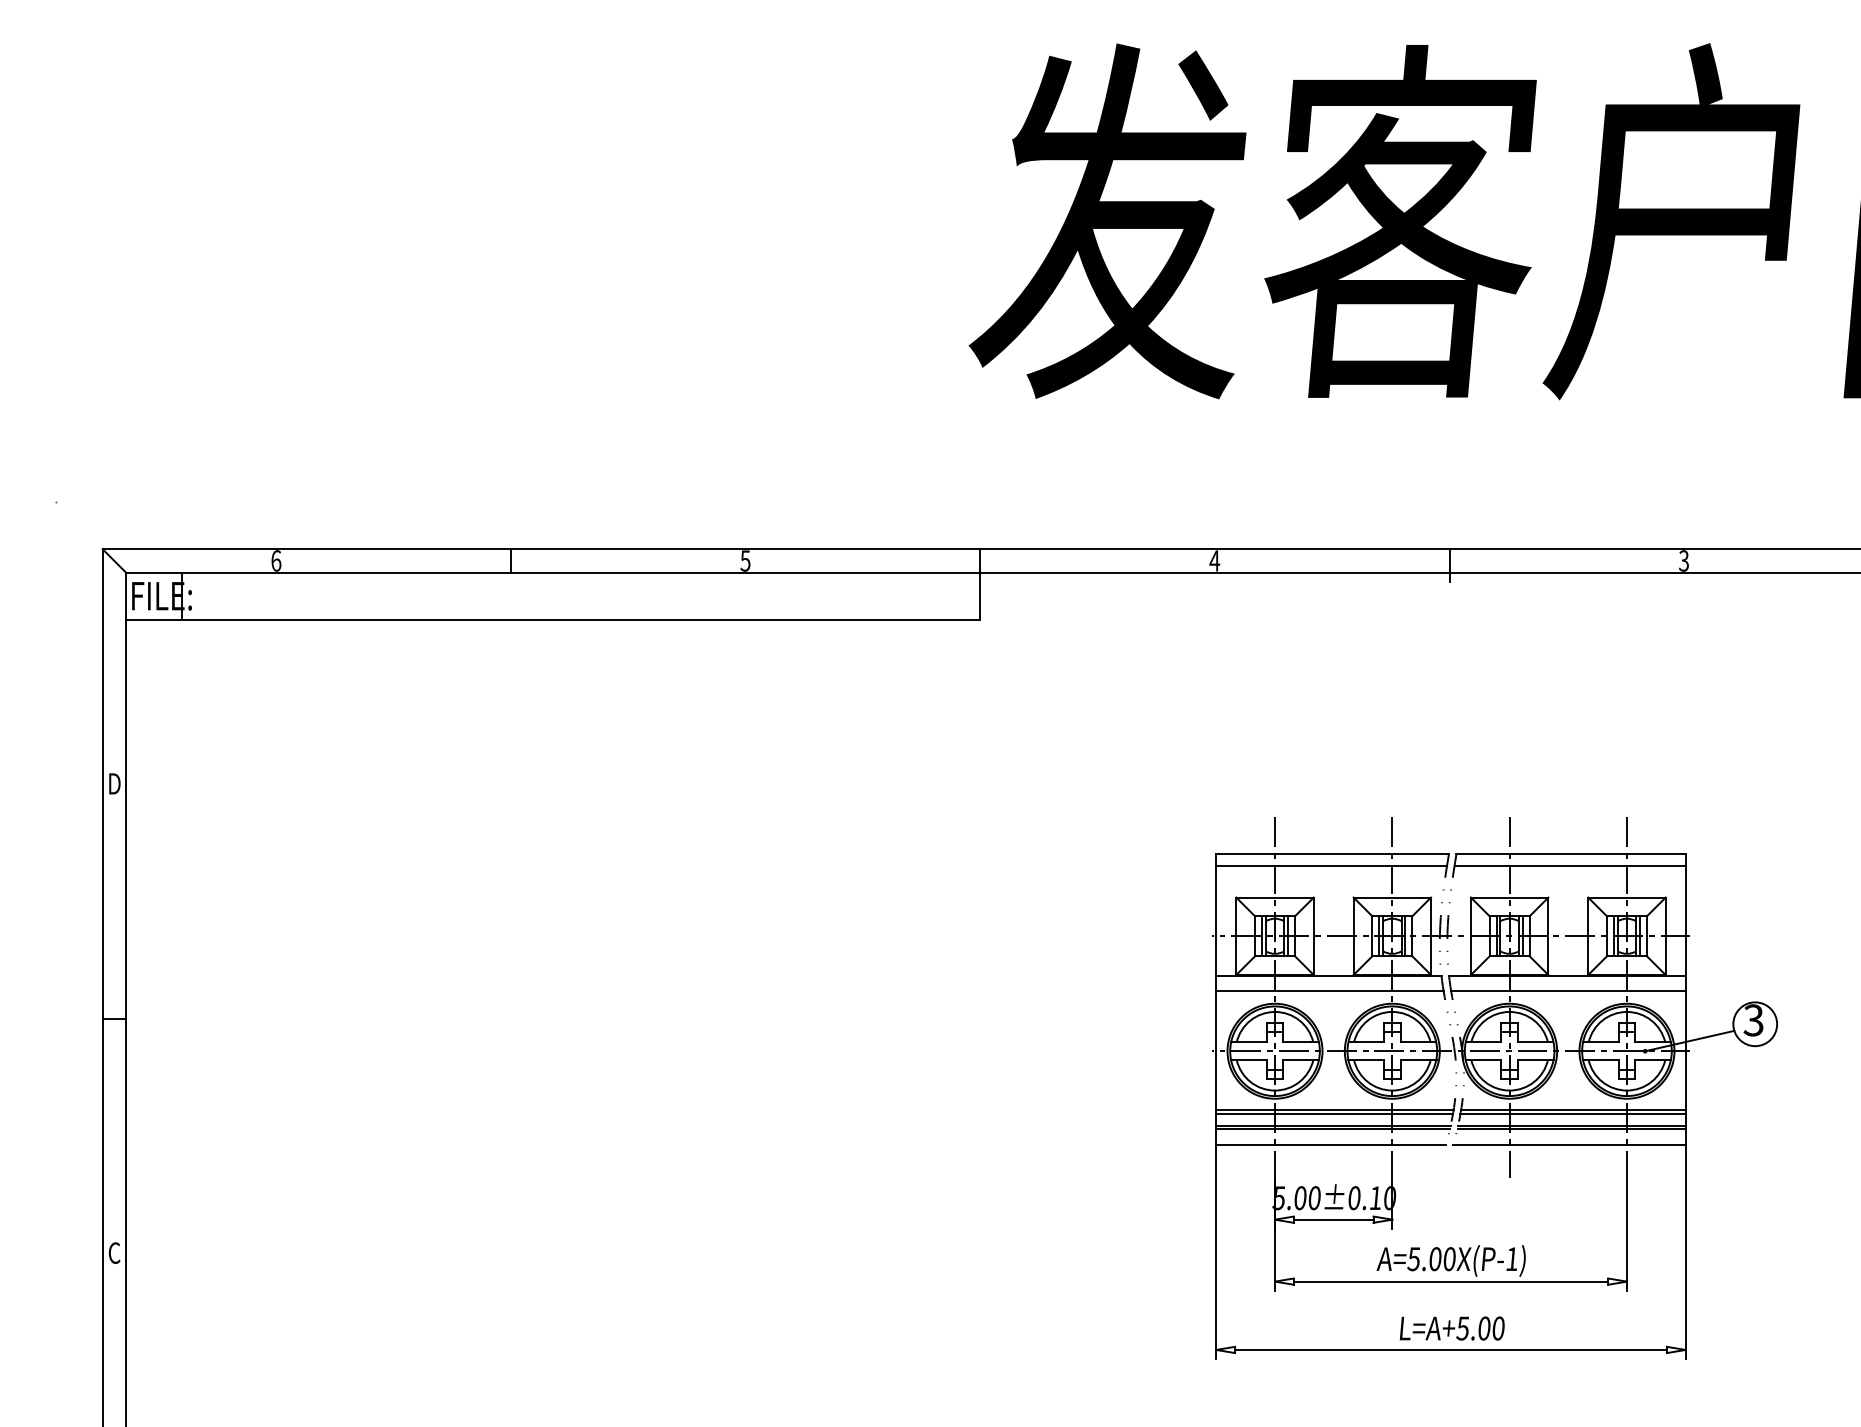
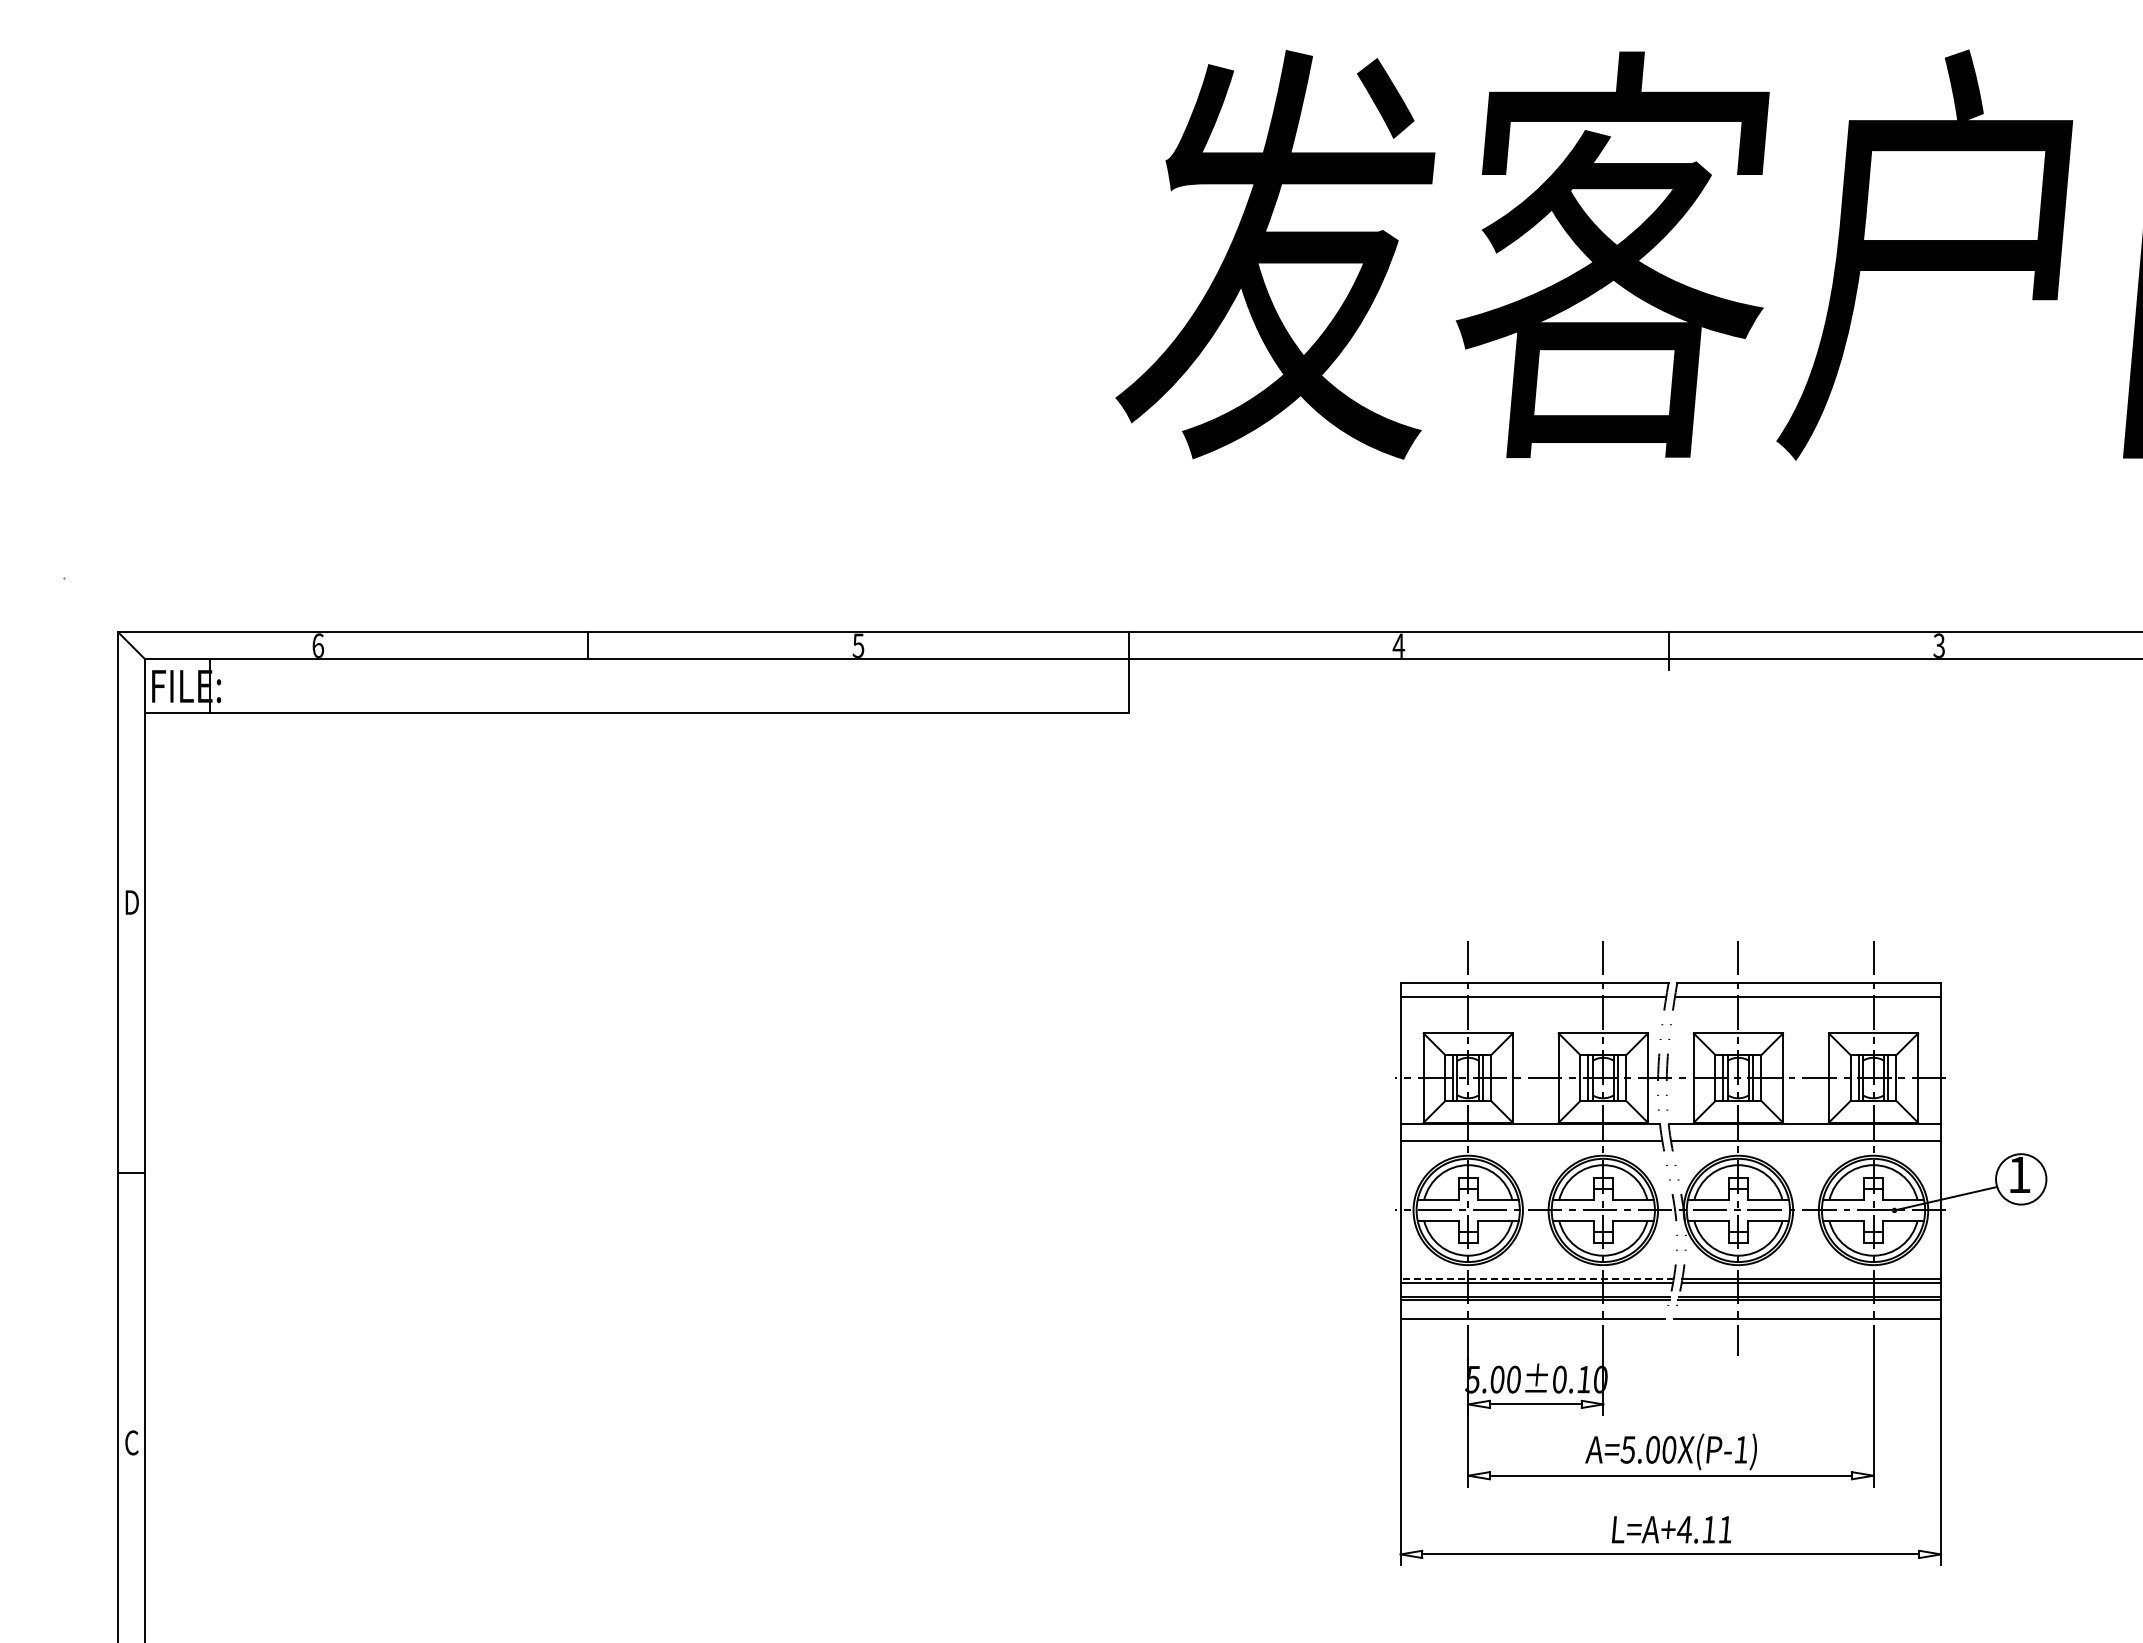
text: (1752, 1020) -> (2018, 1174), 3 -> 1
line: (1335, 1110) -> (1537, 1278), solid -> dashed
text: (1480, 1328) -> (1704, 1529), L=A+5.00 -> L=A+4.11

